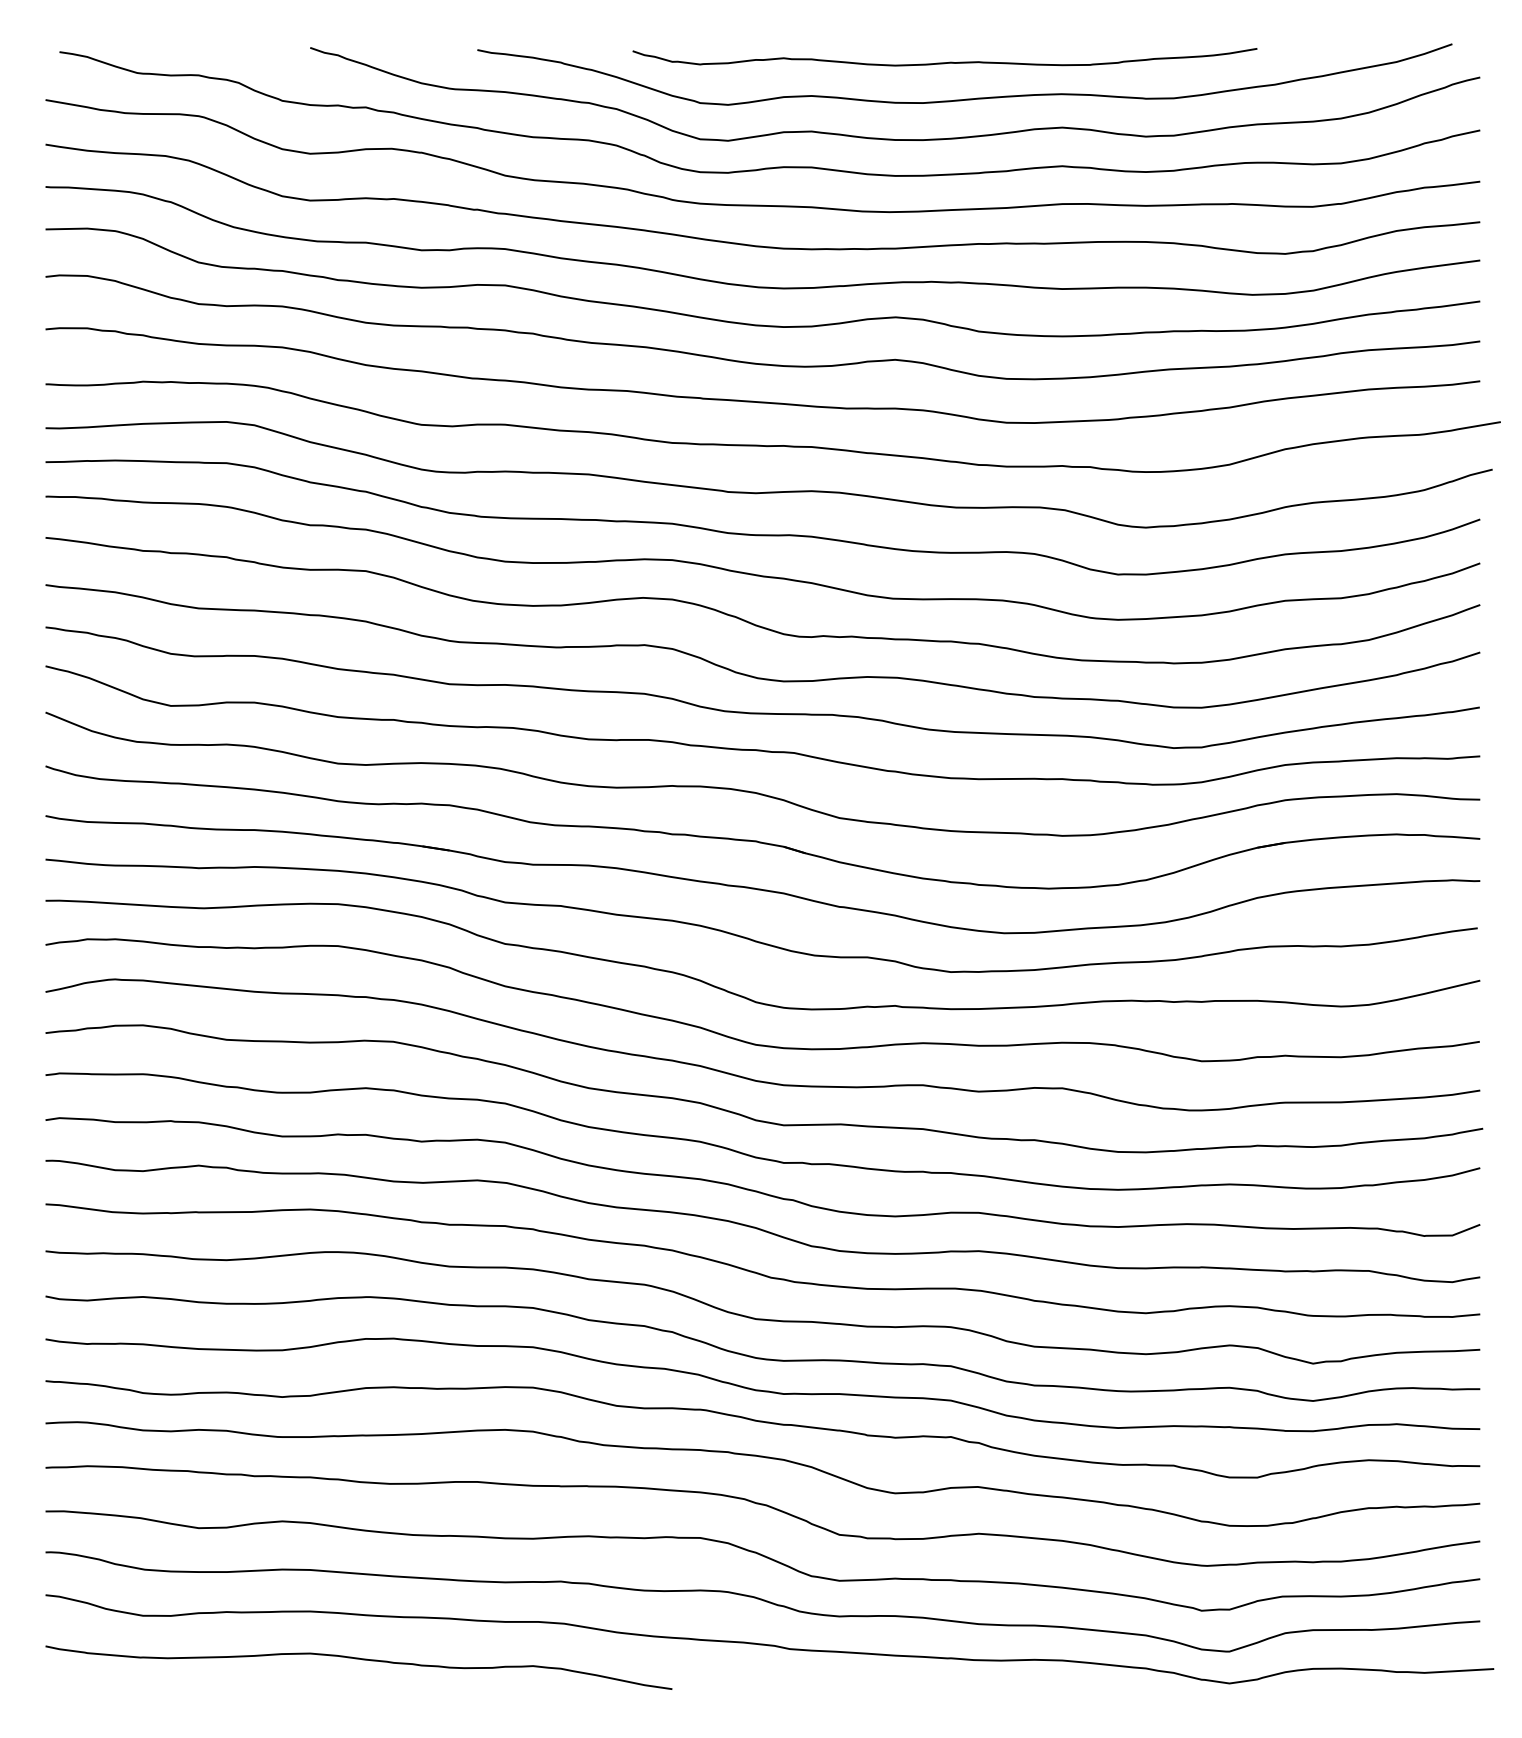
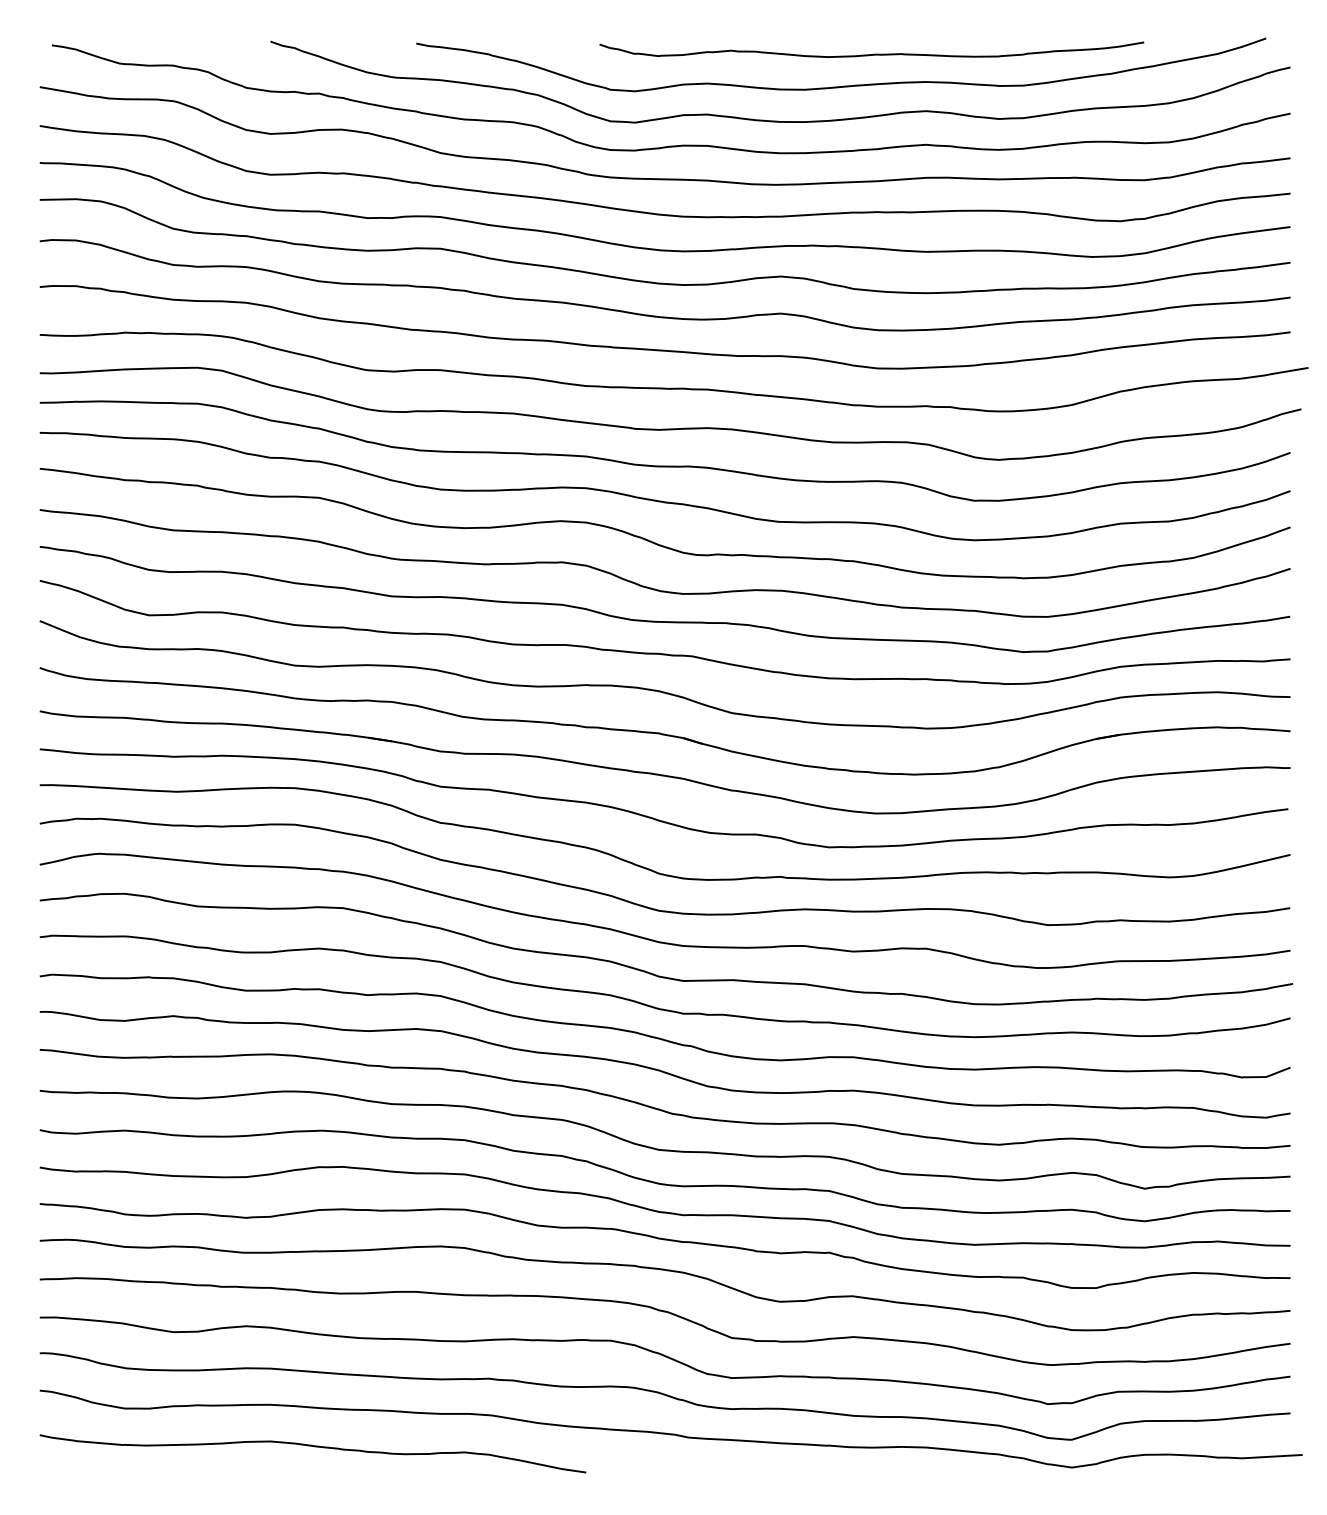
curve: (944, 62) -> (871, 54), moved

